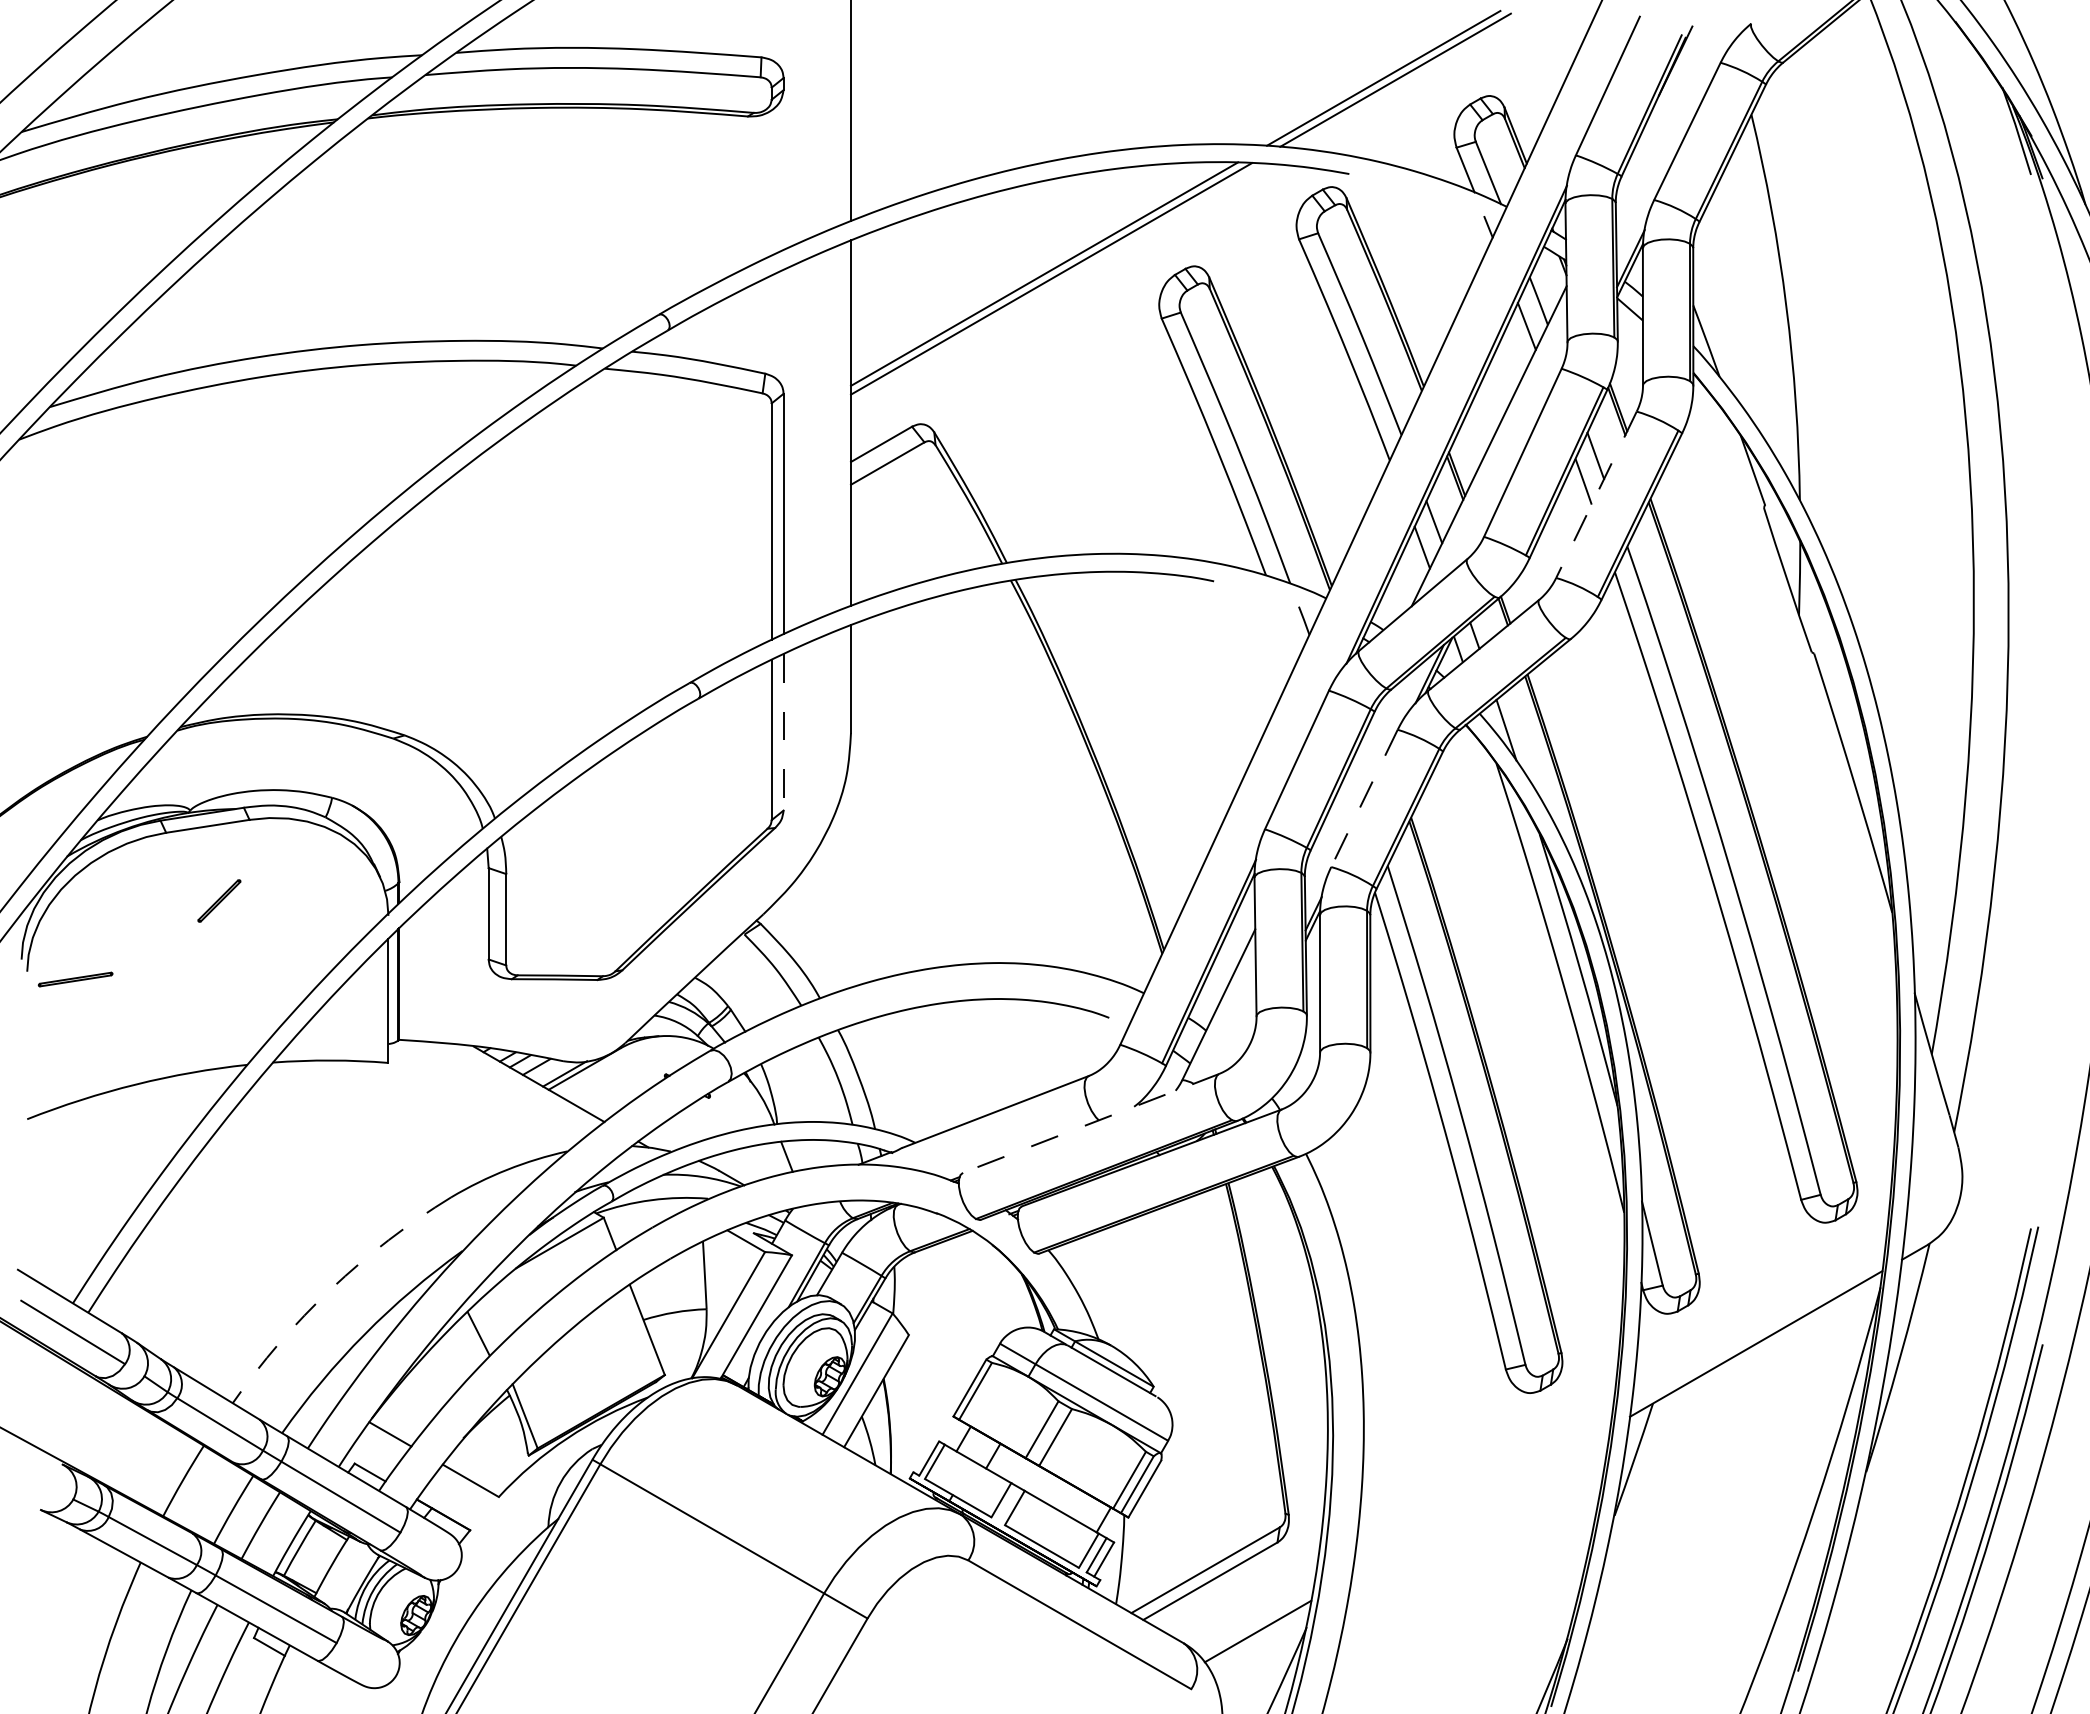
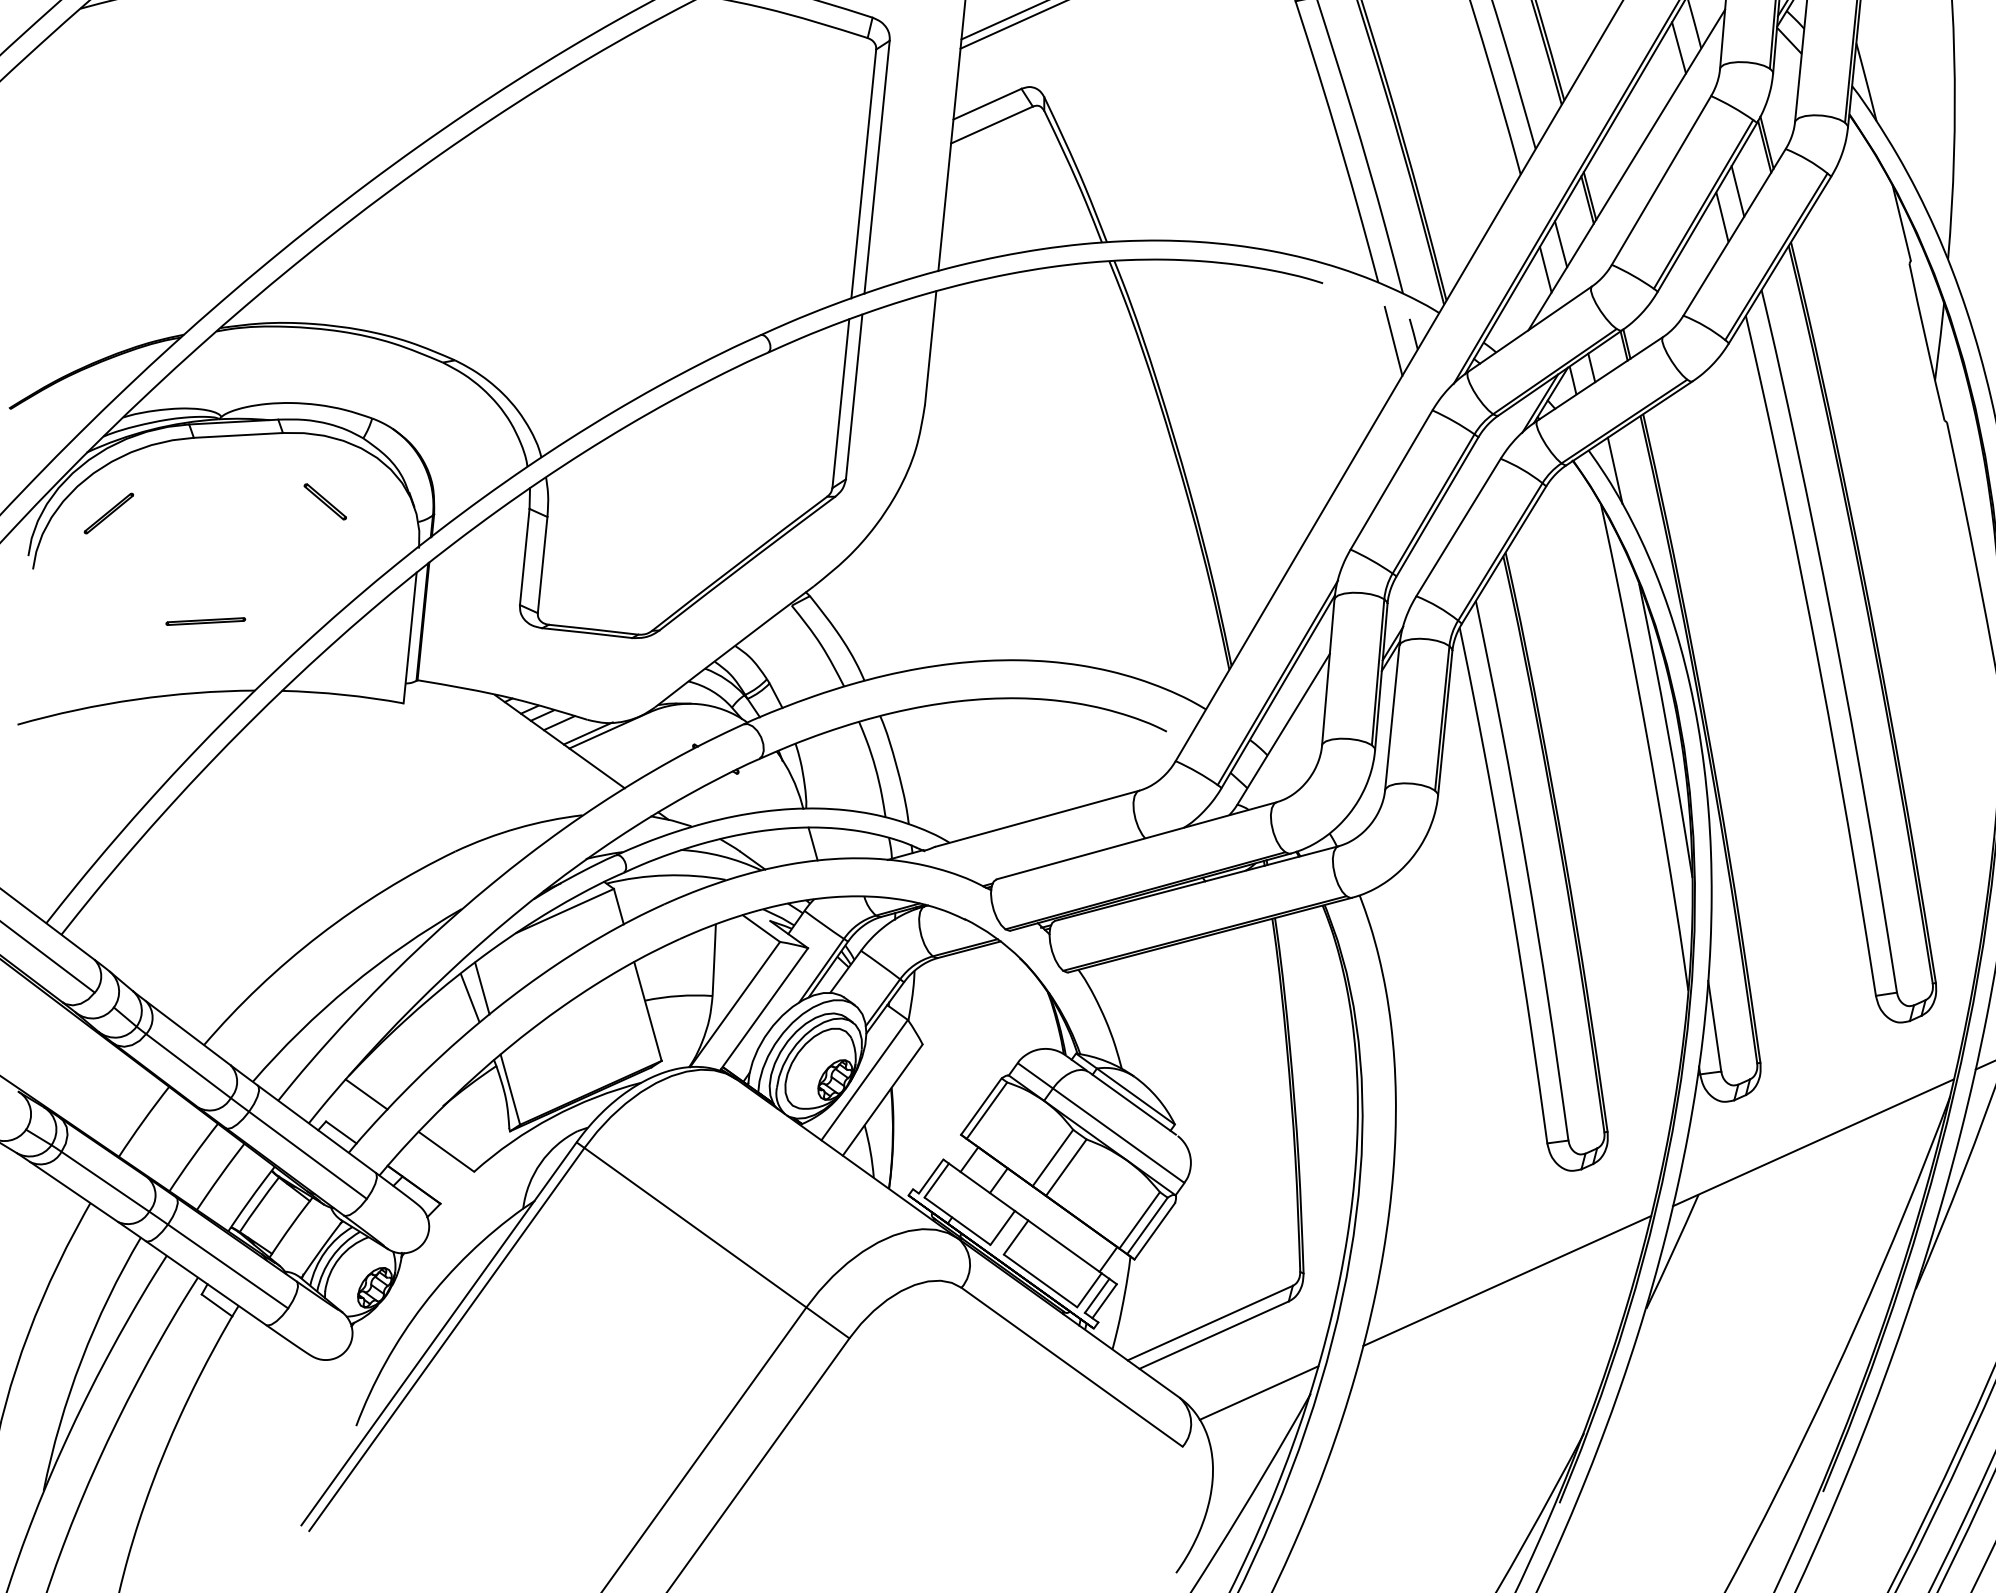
line: (1596, 495) -> (1734, 233), dashed -> solid
line: (1285, 628) -> (1393, 340), added
line: (783, 732) -> (854, 397), dashed -> solid
line: (1364, 798) -> (1458, 527), dashed -> solid
part: (295, 880) -> (324, 501), added
part: (219, 900) -> (109, 513), moved
part: (75, 979) -> (205, 621), moved
line: (1090, 1123) -> (1136, 840), dashed -> solid
arc: (331, 1289) -> (319, 935), dashed -> solid
line: (489, 1323) -> (482, 988), added
line: (1480, 1502) -> (1506, 1280), added

